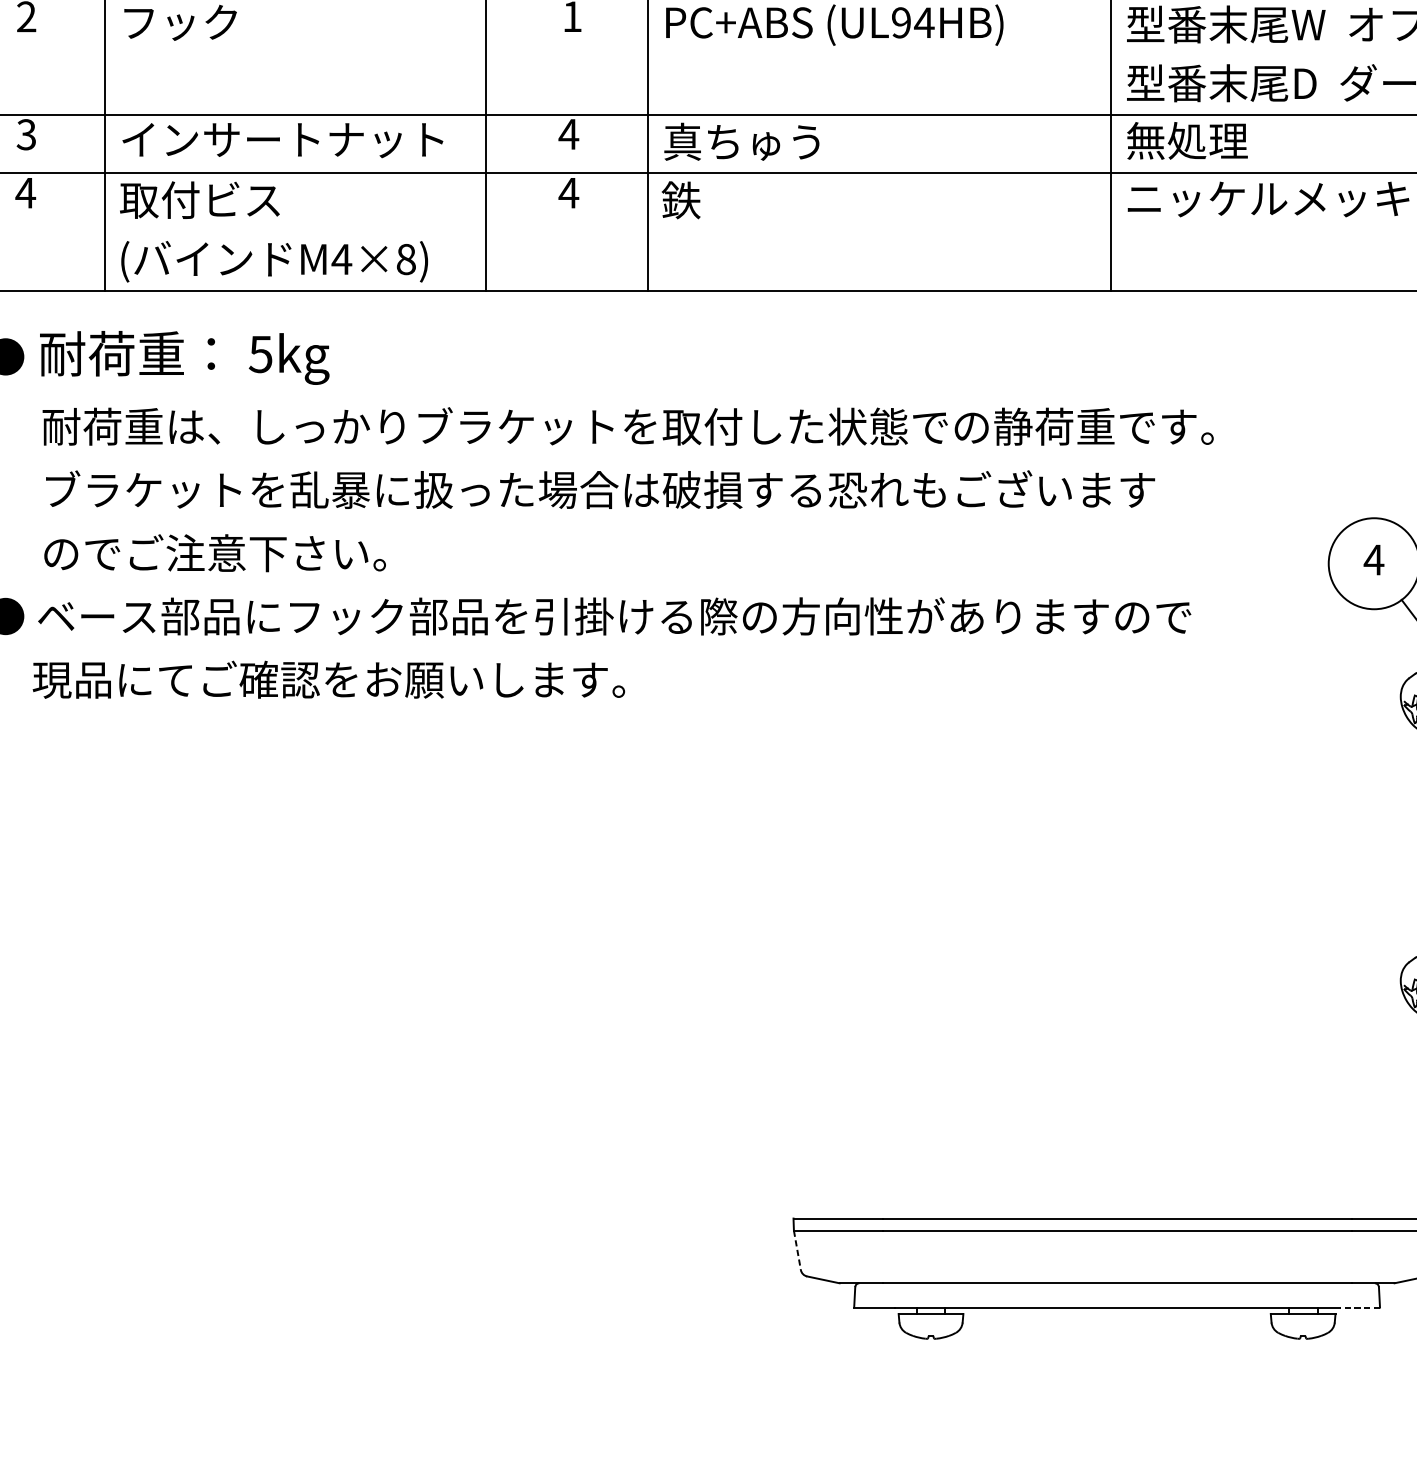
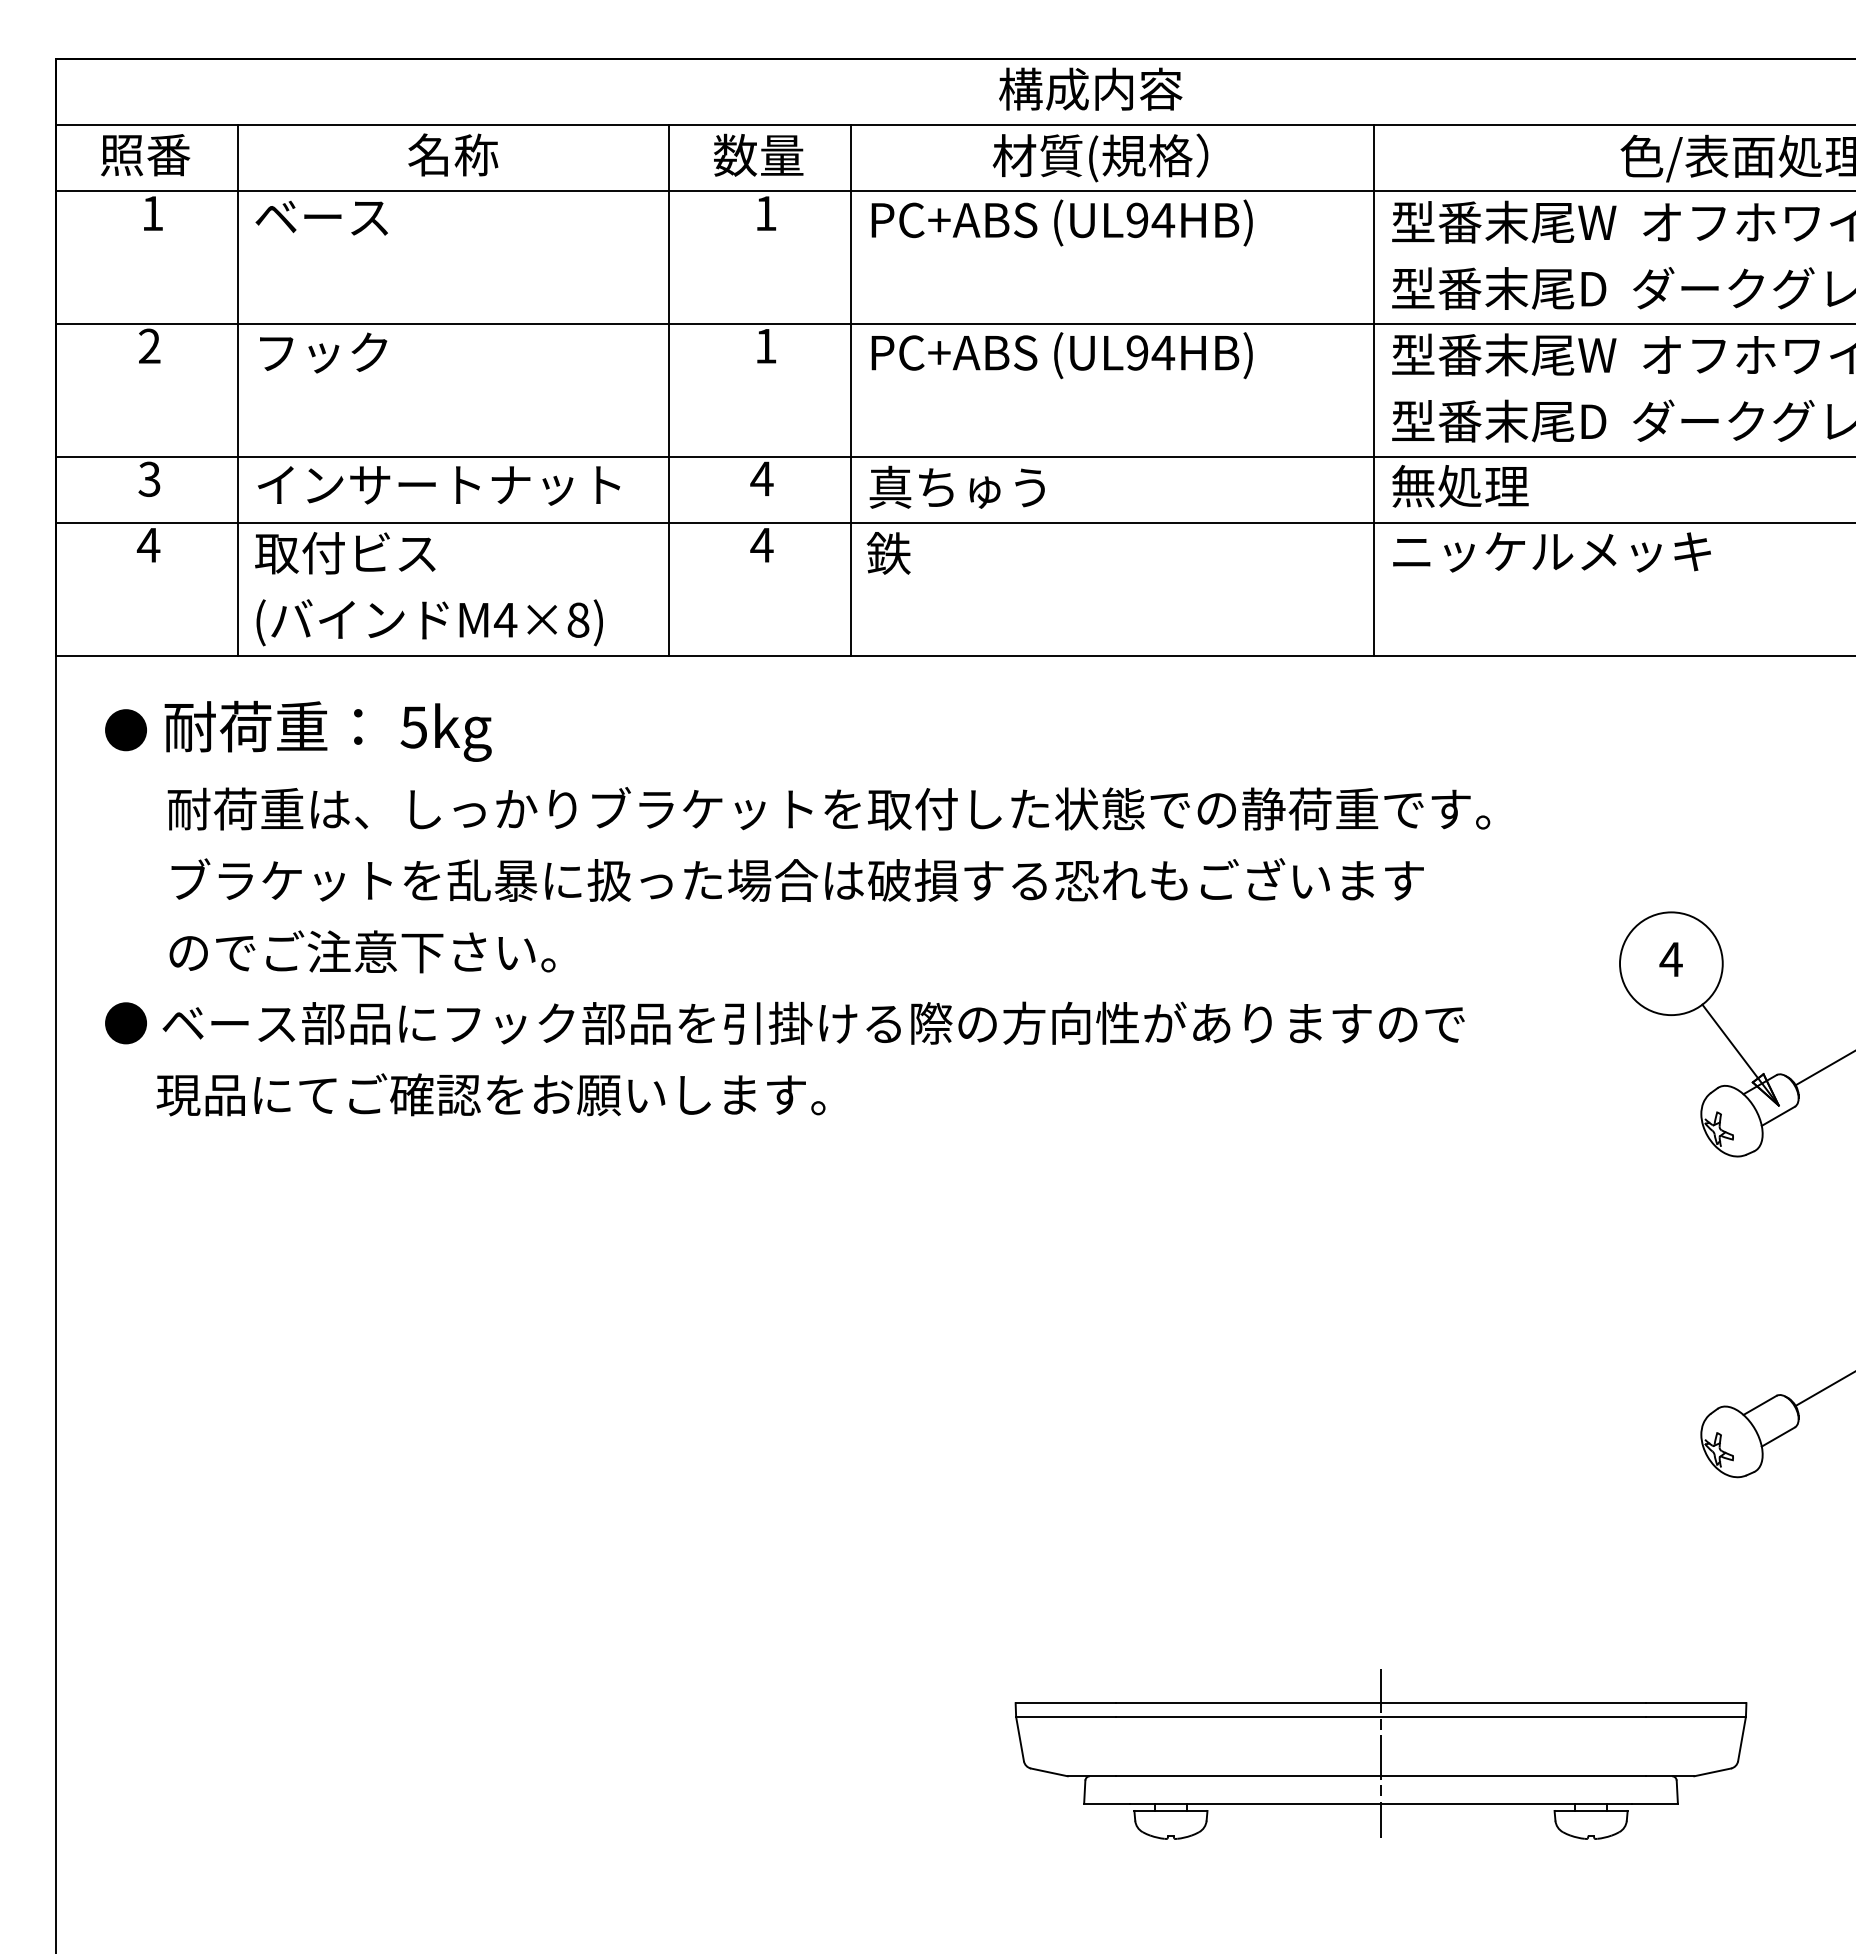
line: (797, 1250) -> (1020, 1739), dashed -> solid
line: (1117, 1262) -> (1381, 1752), added
line: (1360, 1307) -> (1655, 1803), dashed -> solid

